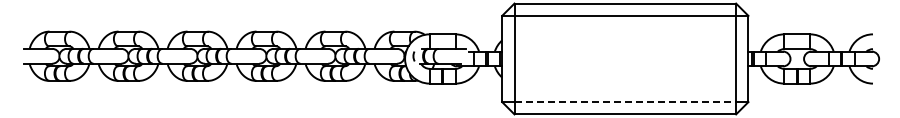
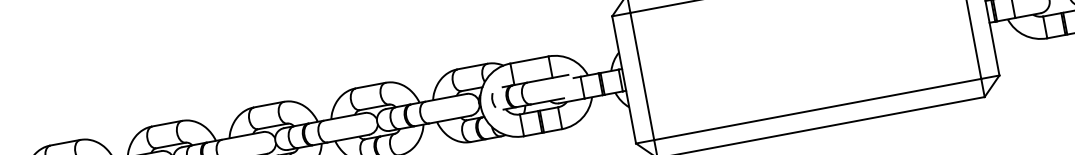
line: (625, 102) -> (818, 110), dashed -> solid

